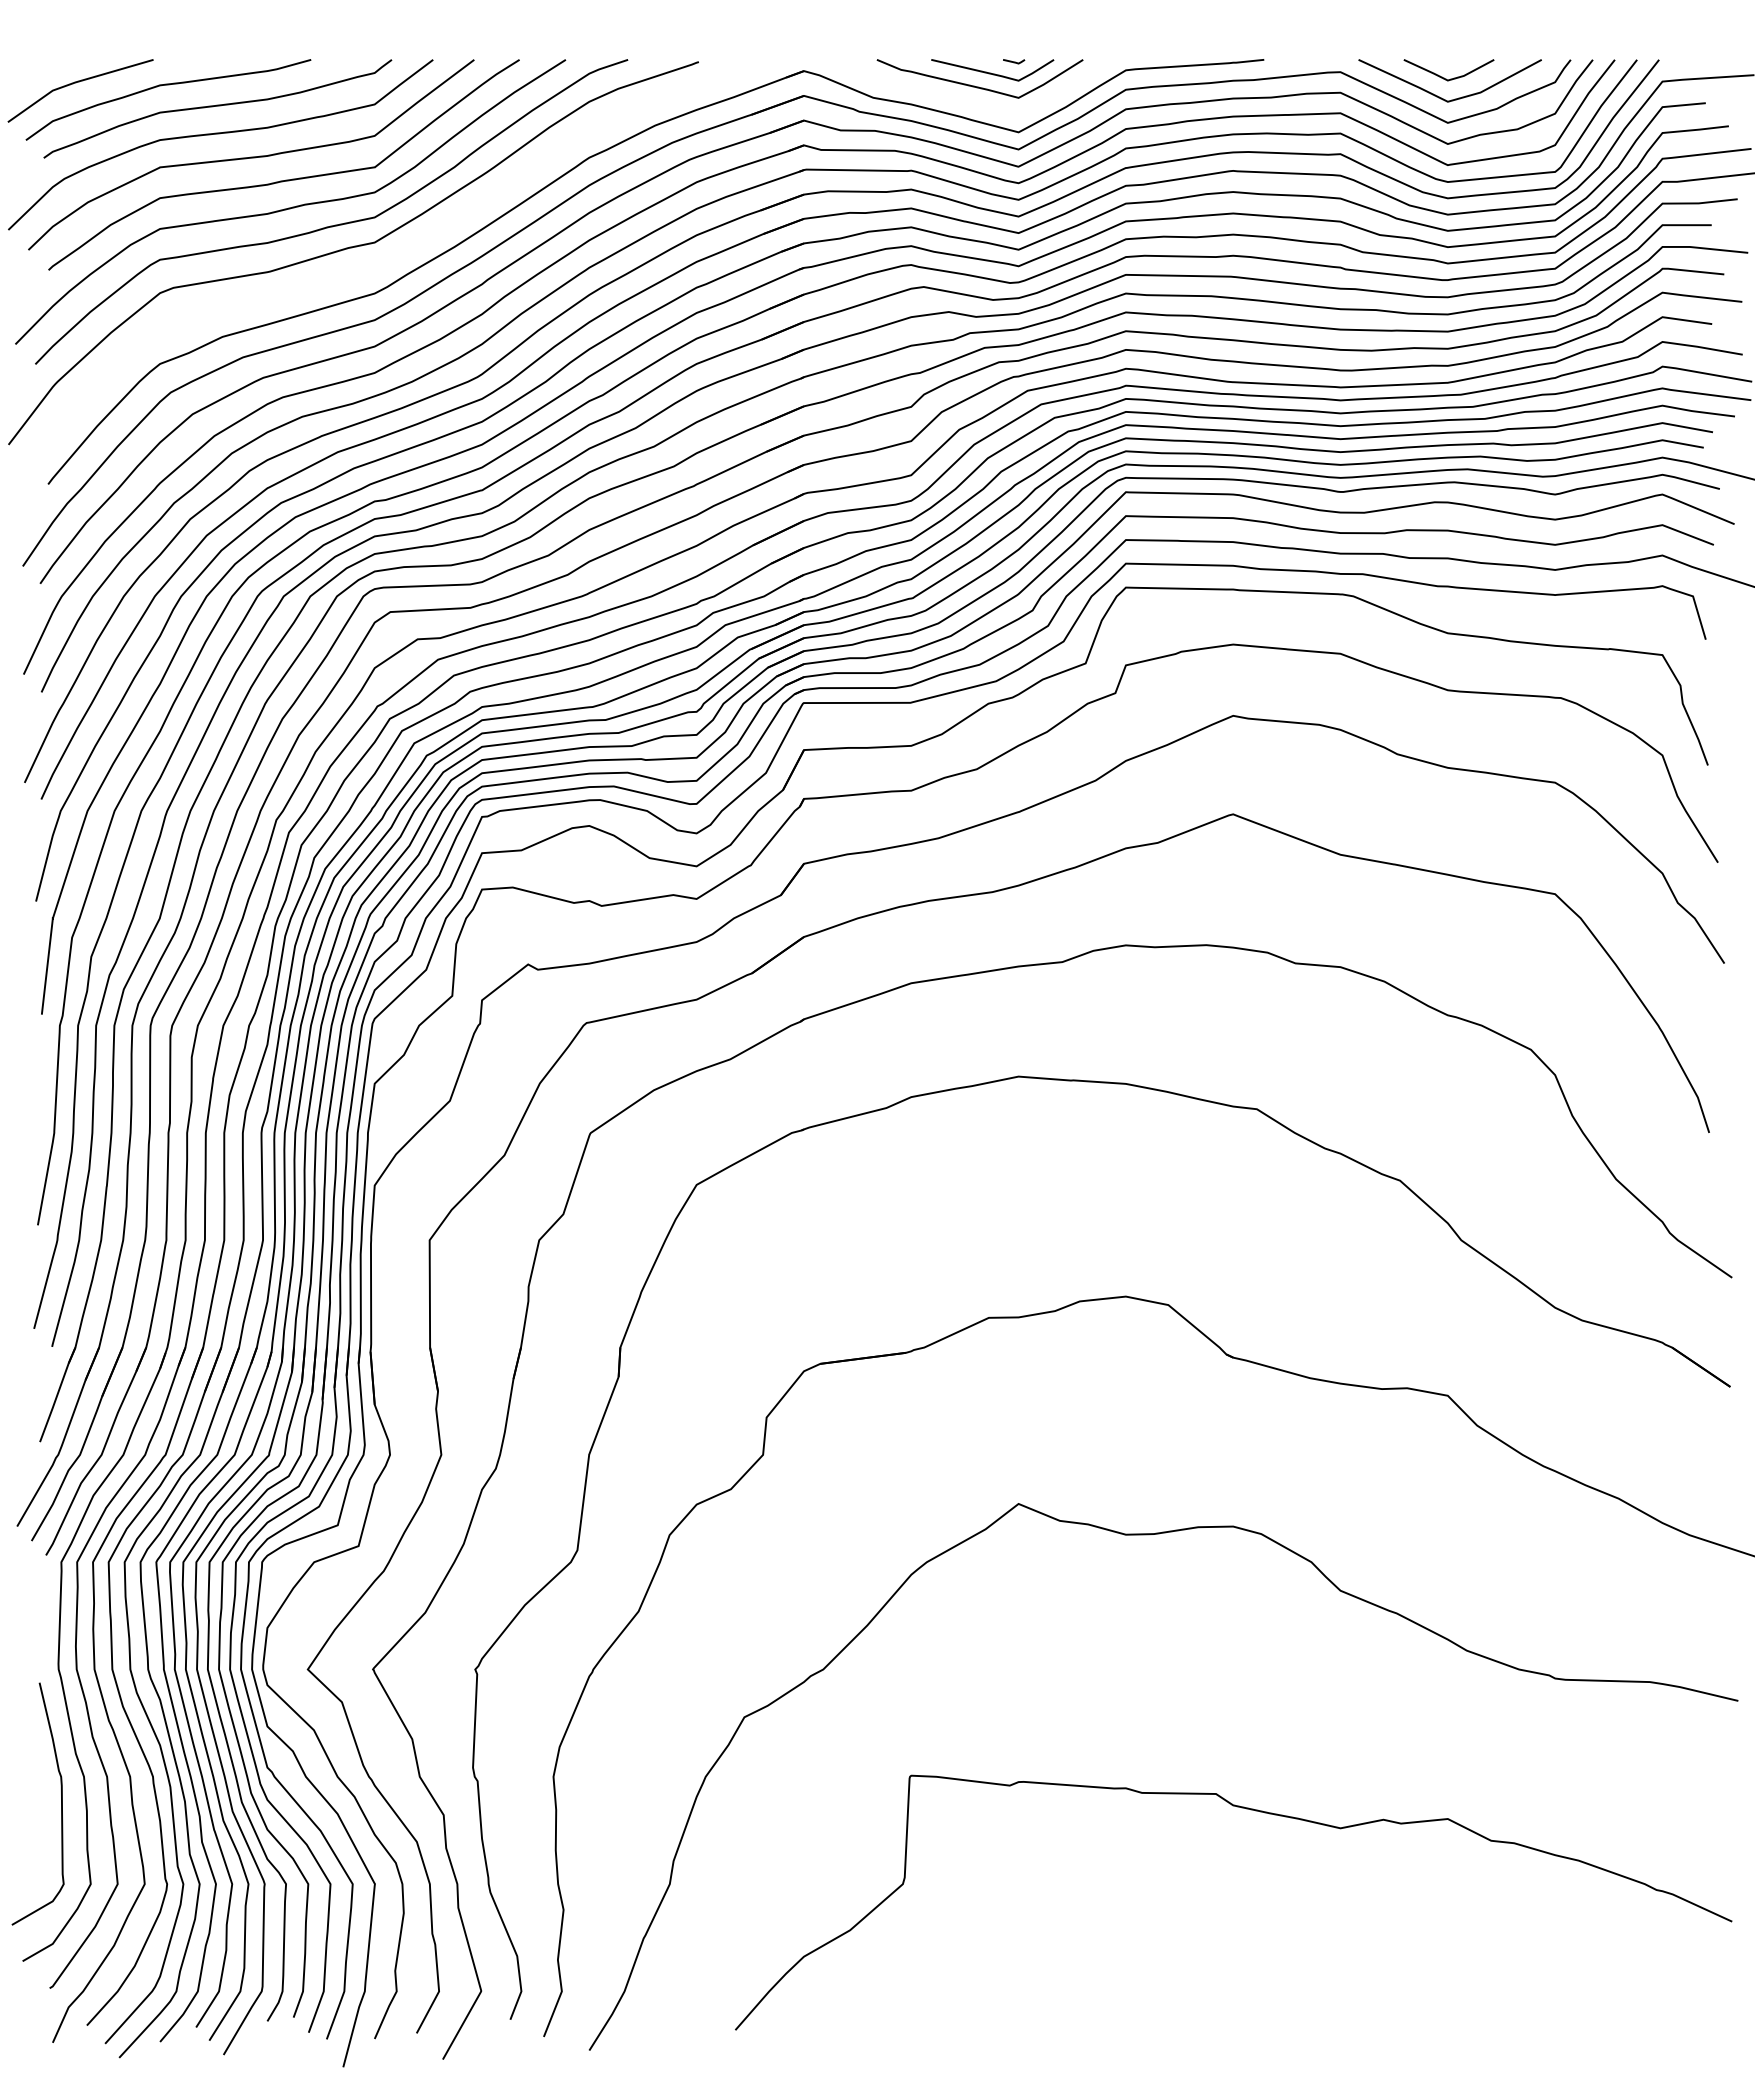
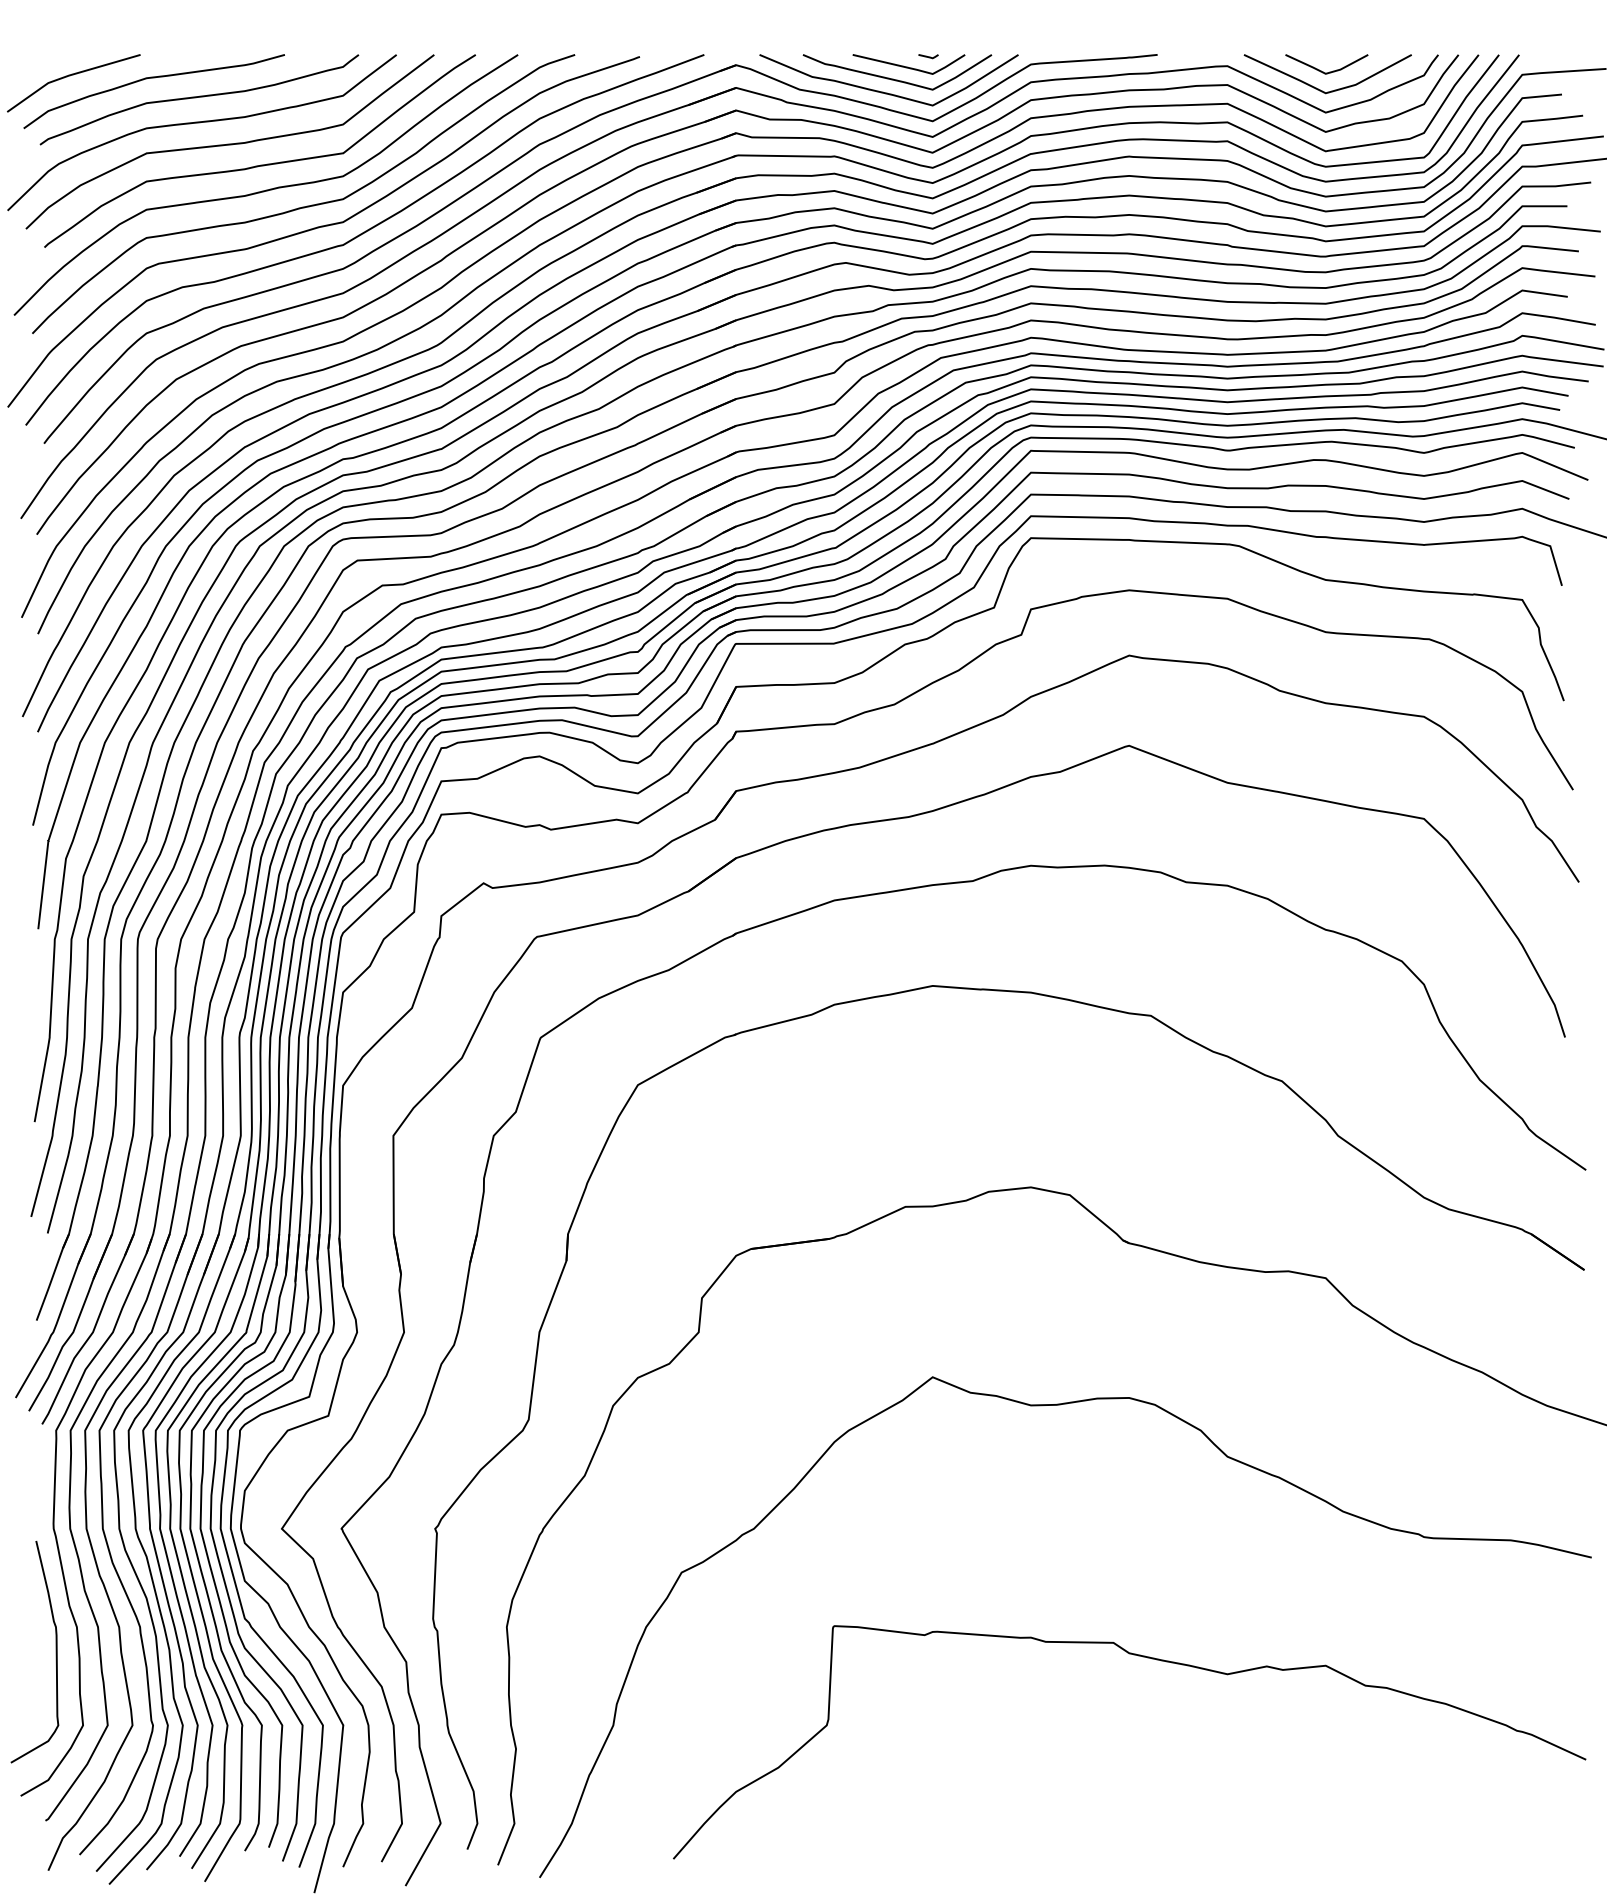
curve: (966, 100) -> (884, 92), added
curve: (395, 256) -> (362, 234), added

